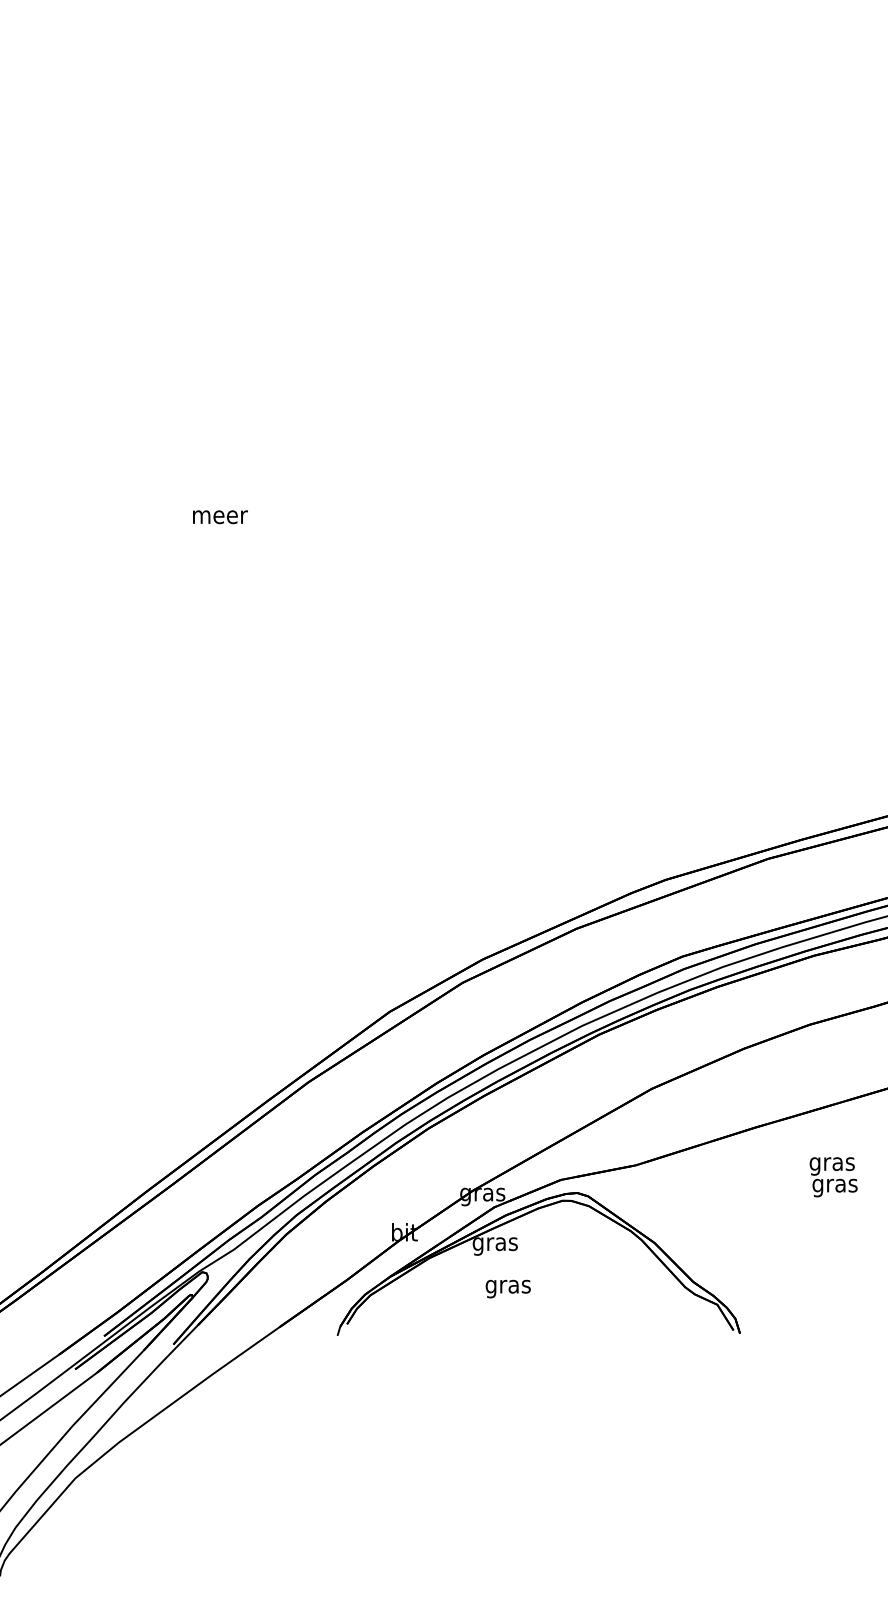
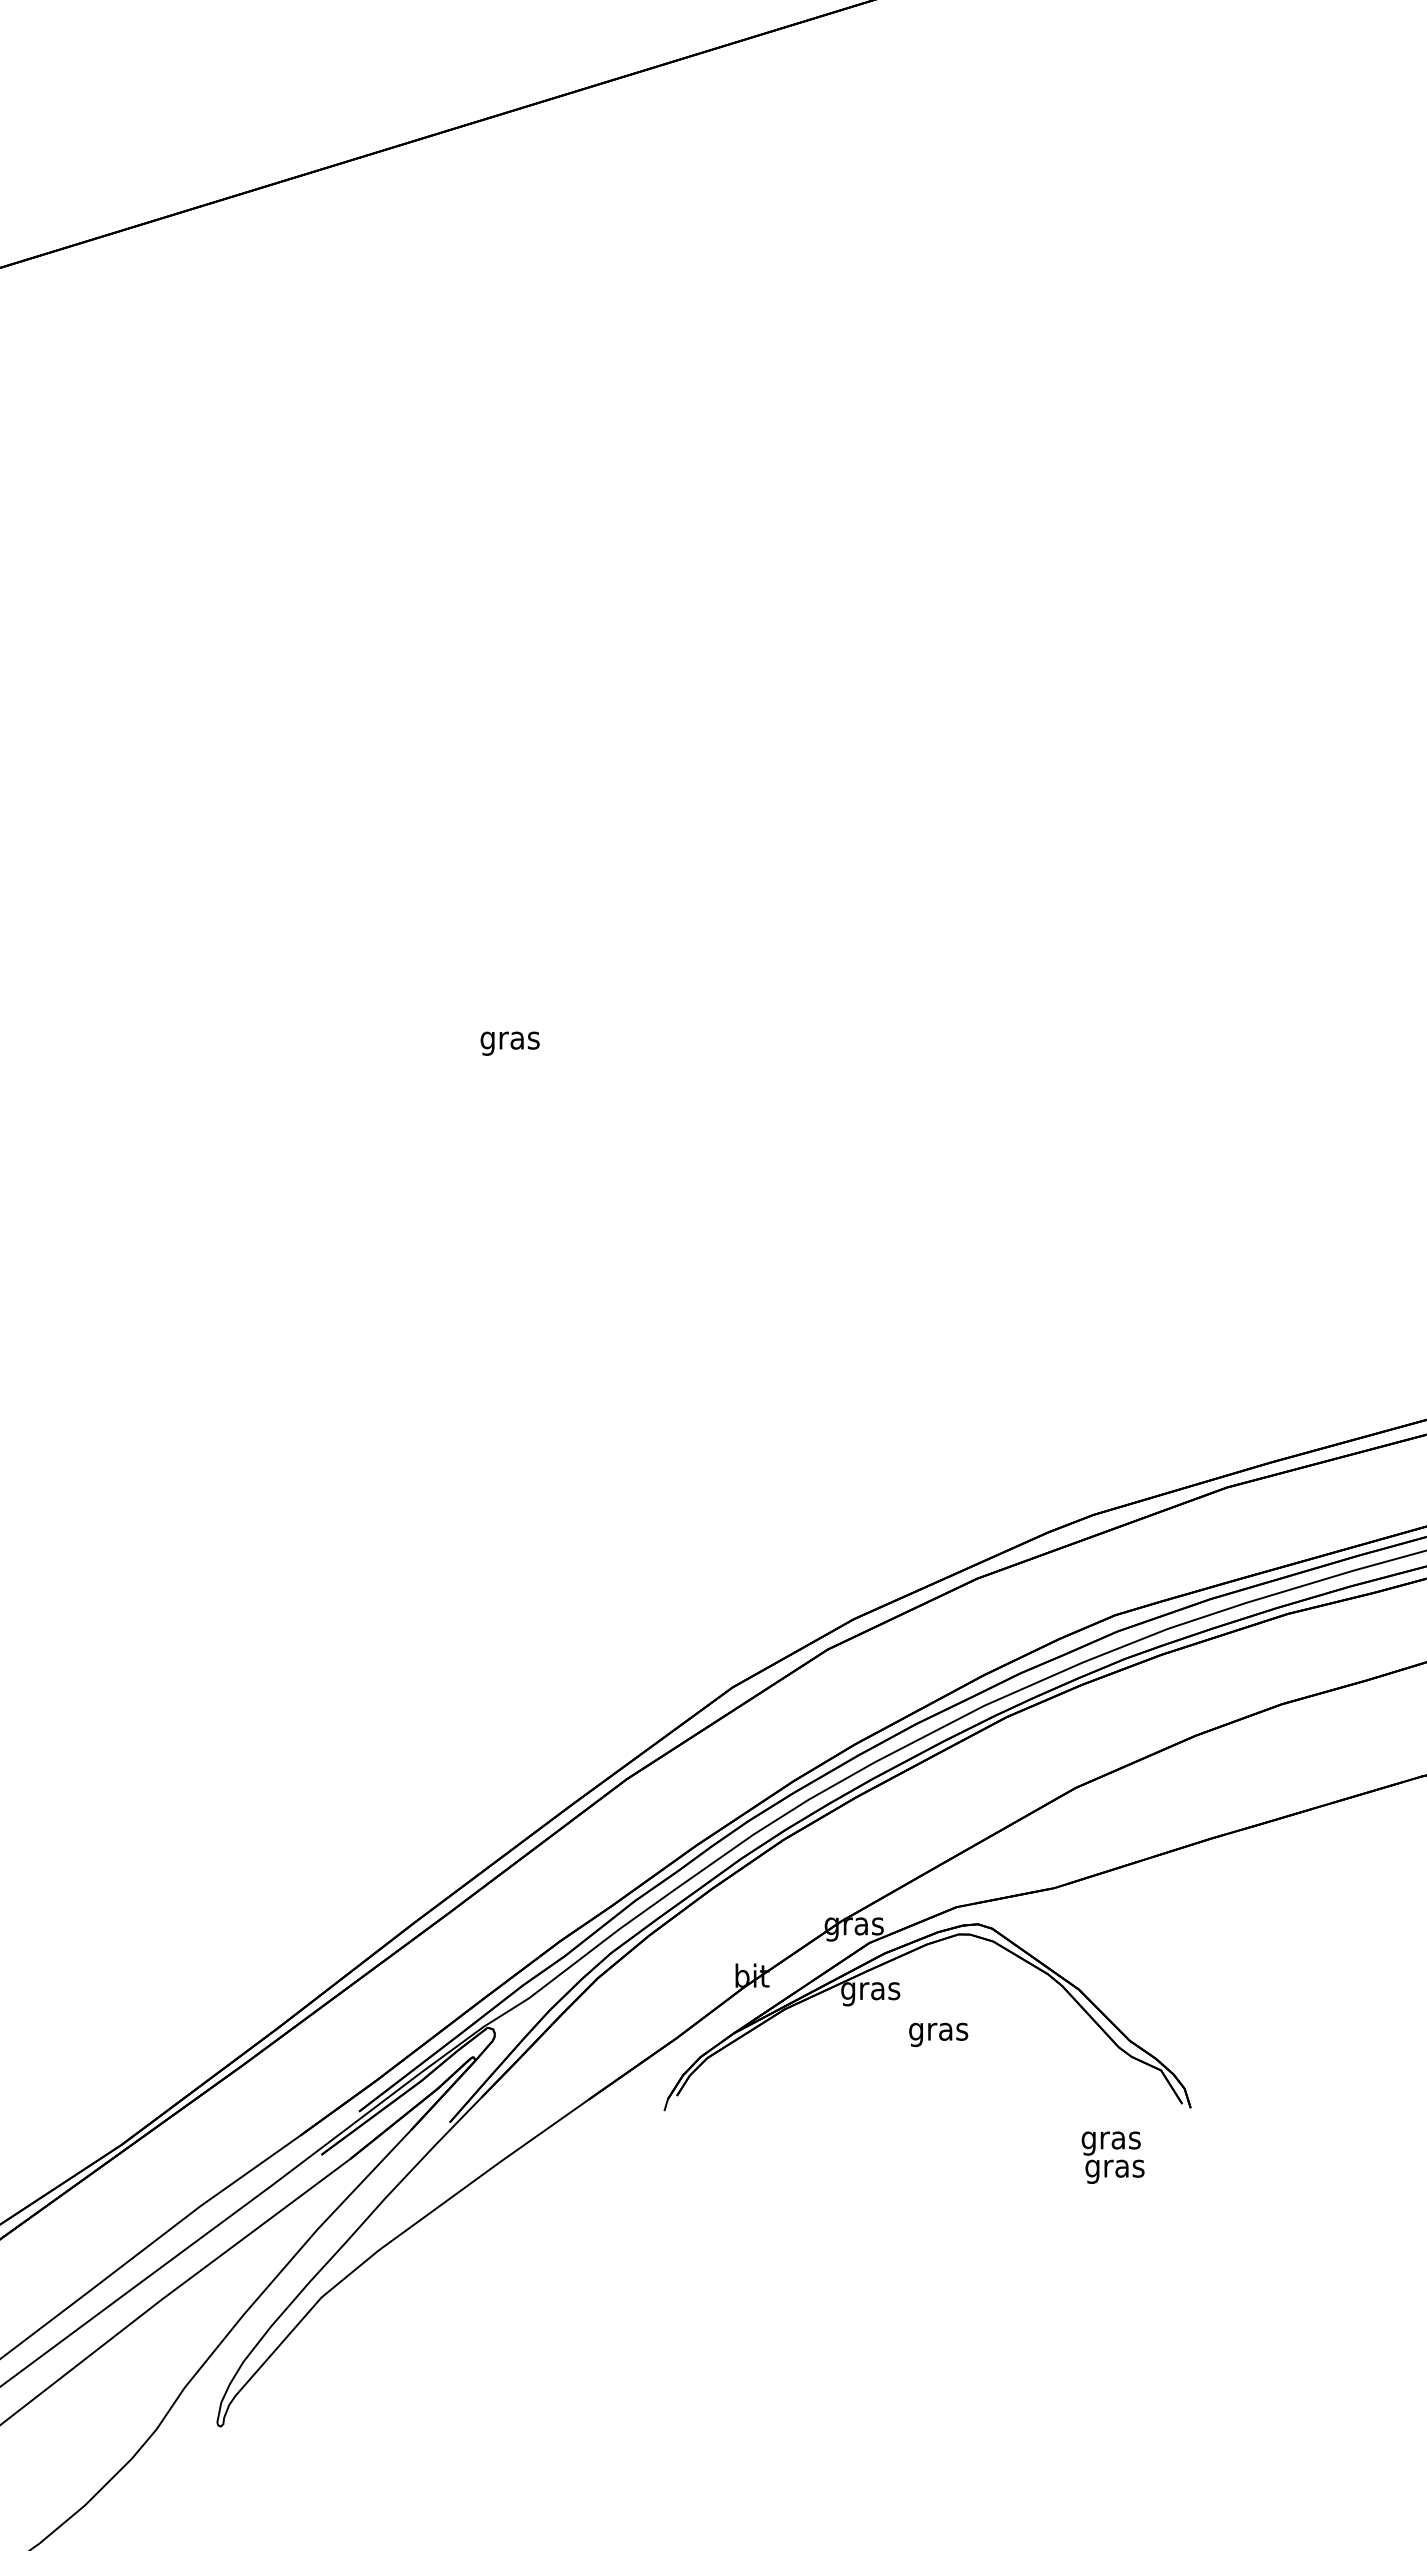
text: (220, 519) -> (511, 1043), meer -> gras
text: (833, 1177) -> (1112, 2157), moved
text: (508, 1288) -> (938, 2034), moved

